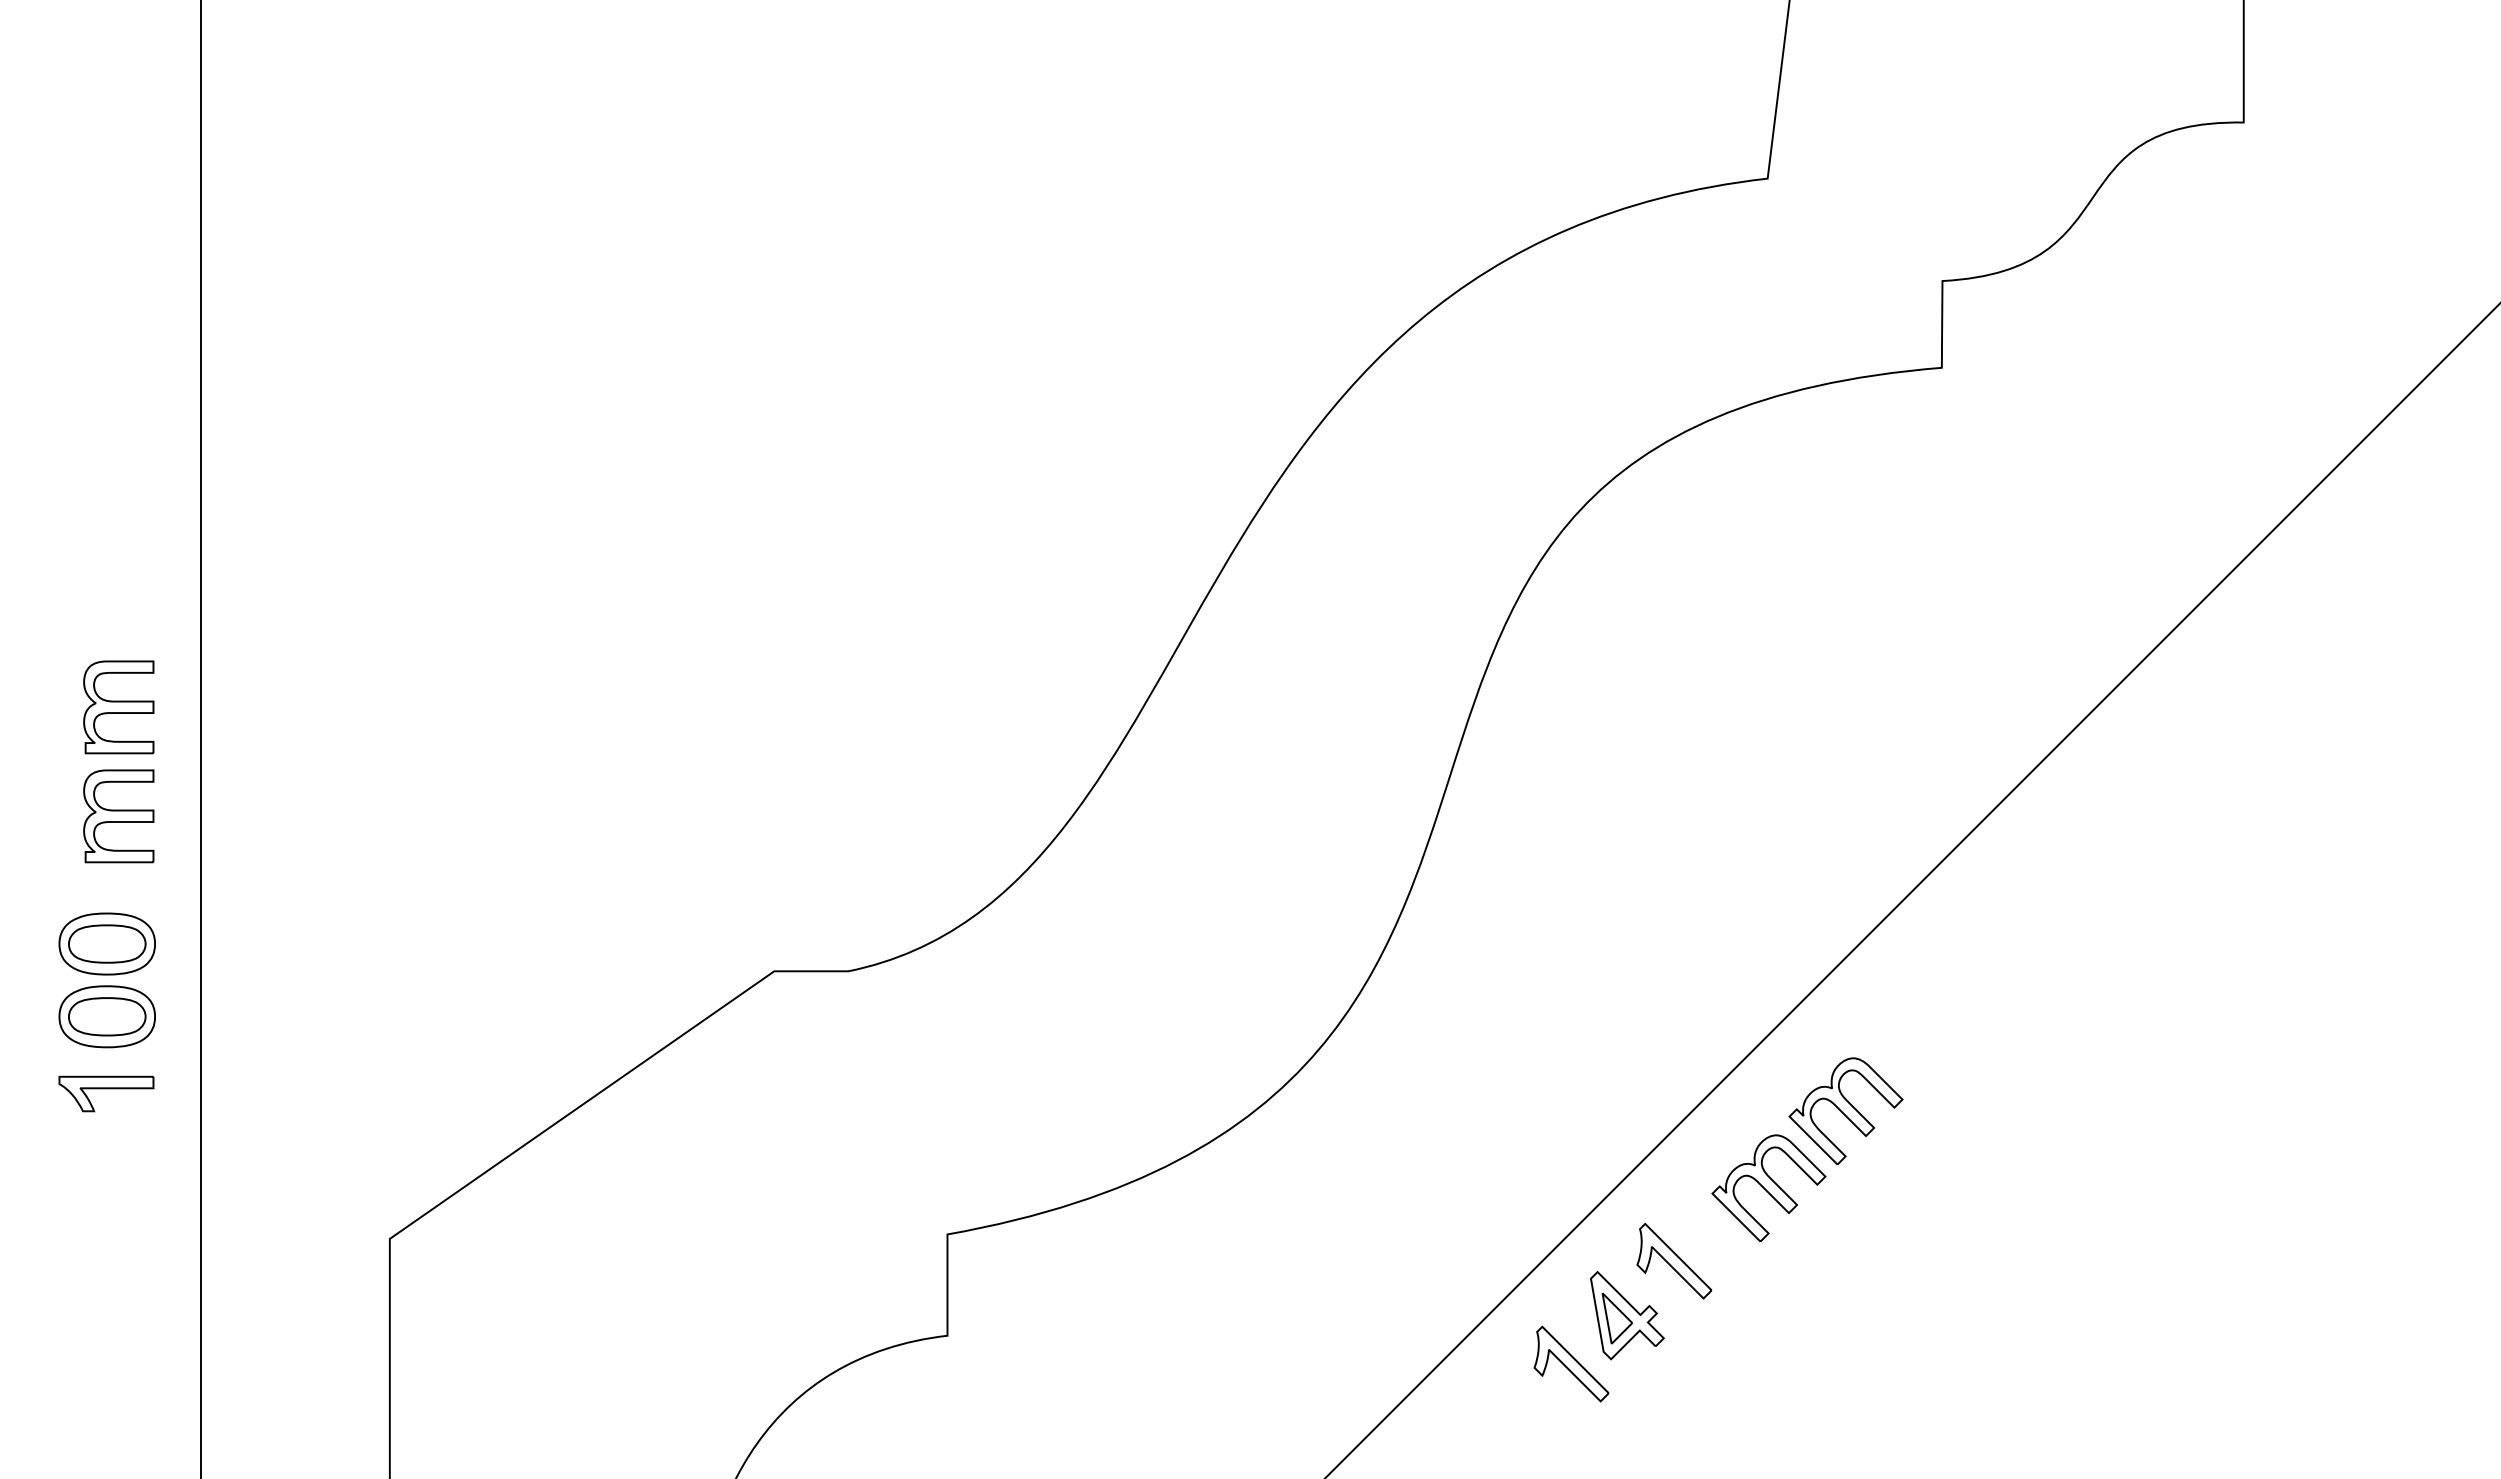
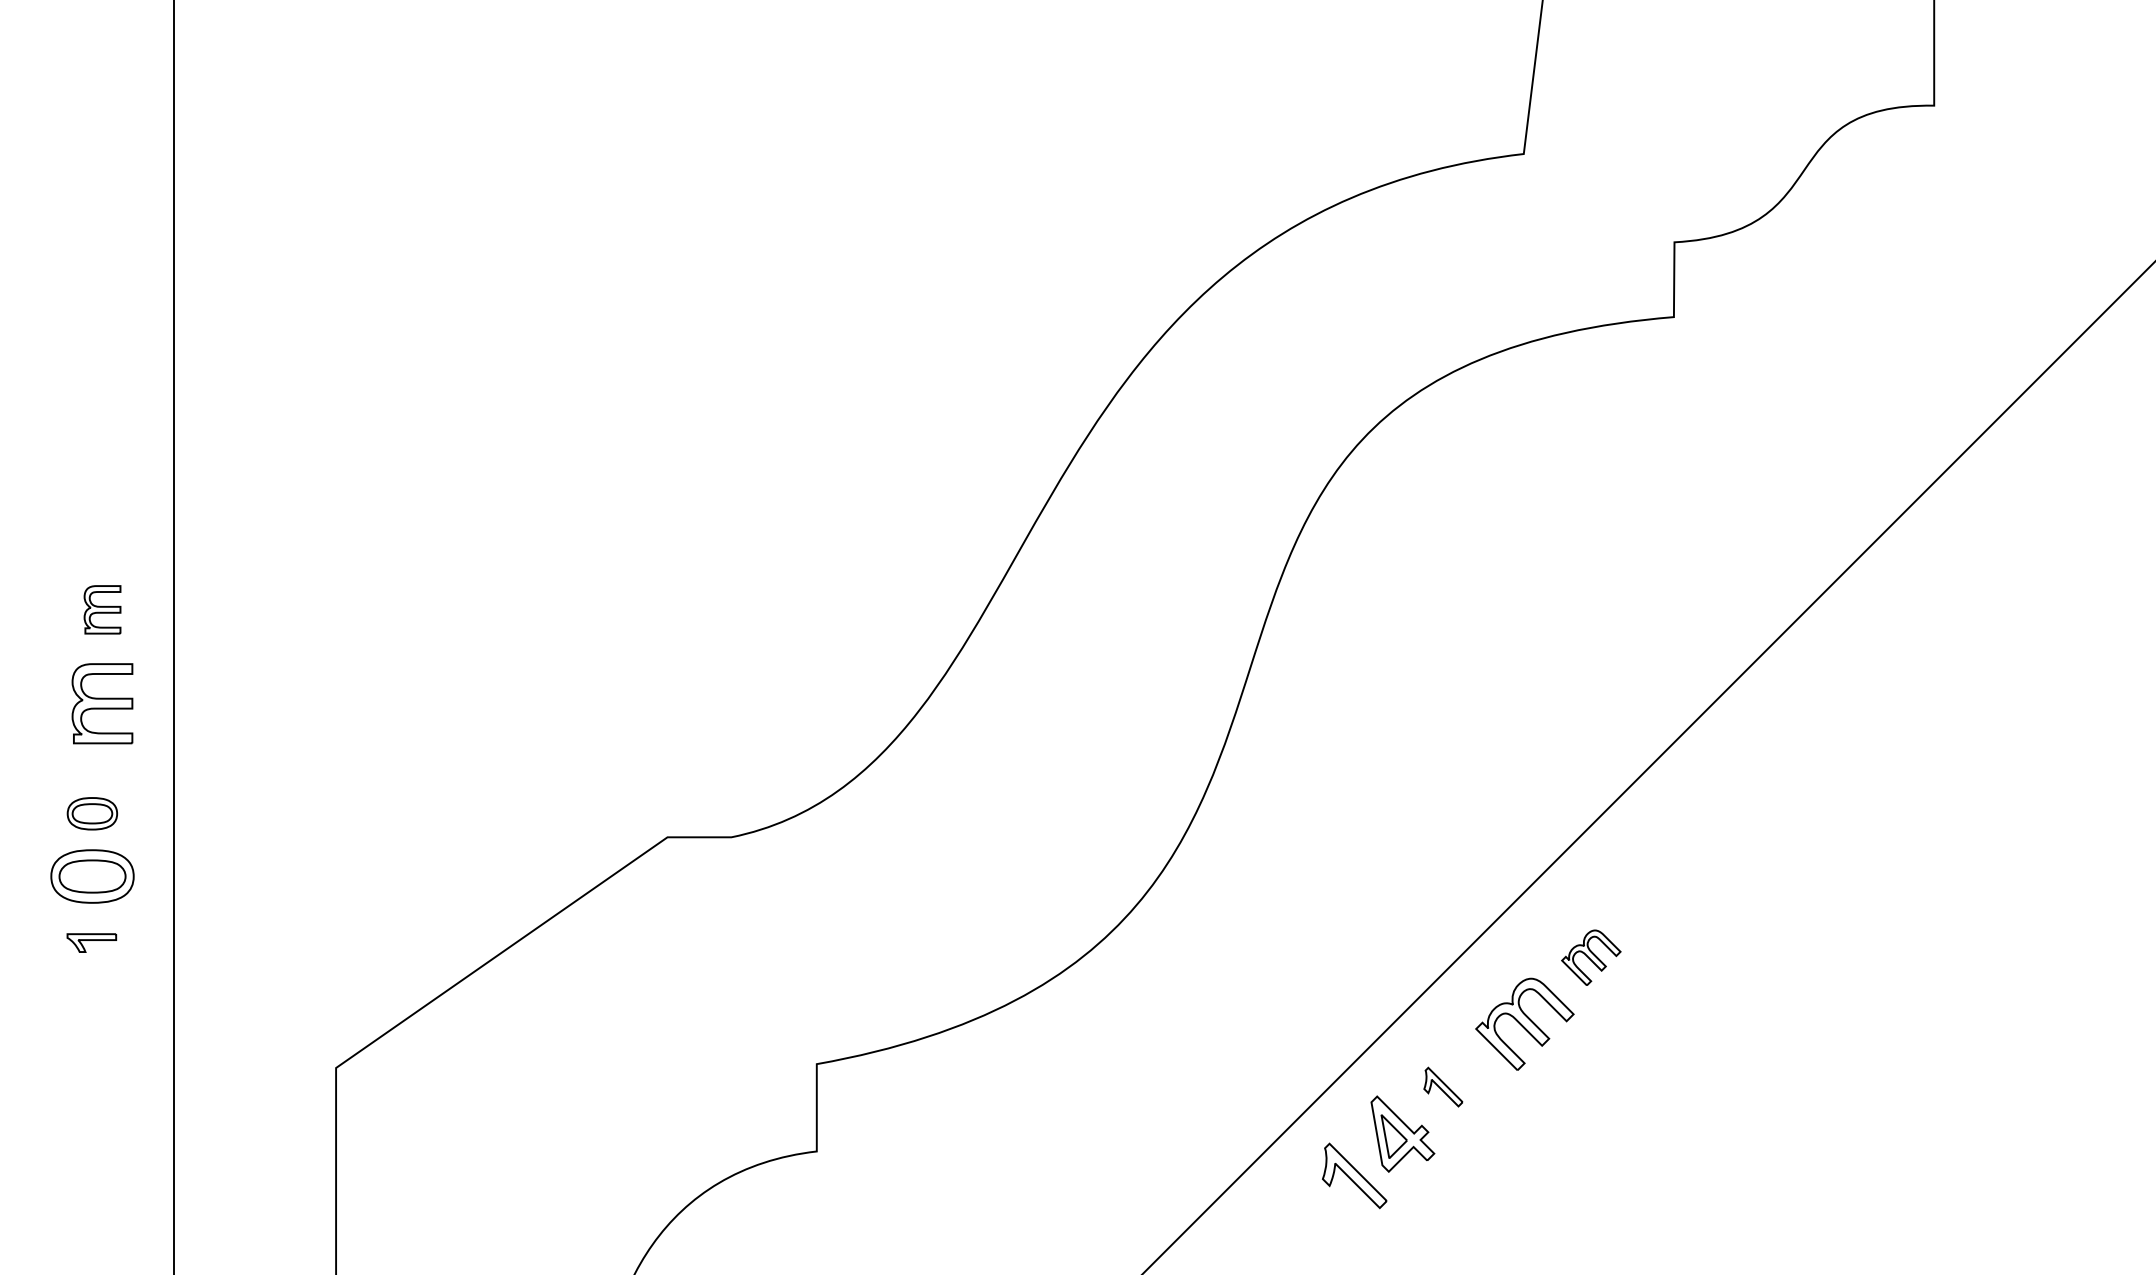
part: (118, 707) -> (102, 609), size x0.6
part: (106, 943) -> (91, 813), size x0.6
part: (106, 1093) -> (91, 942), size x0.6
part: (1845, 1110) -> (1590, 957), size x0.6
part: (1674, 1260) -> (1443, 1086), size x0.6

